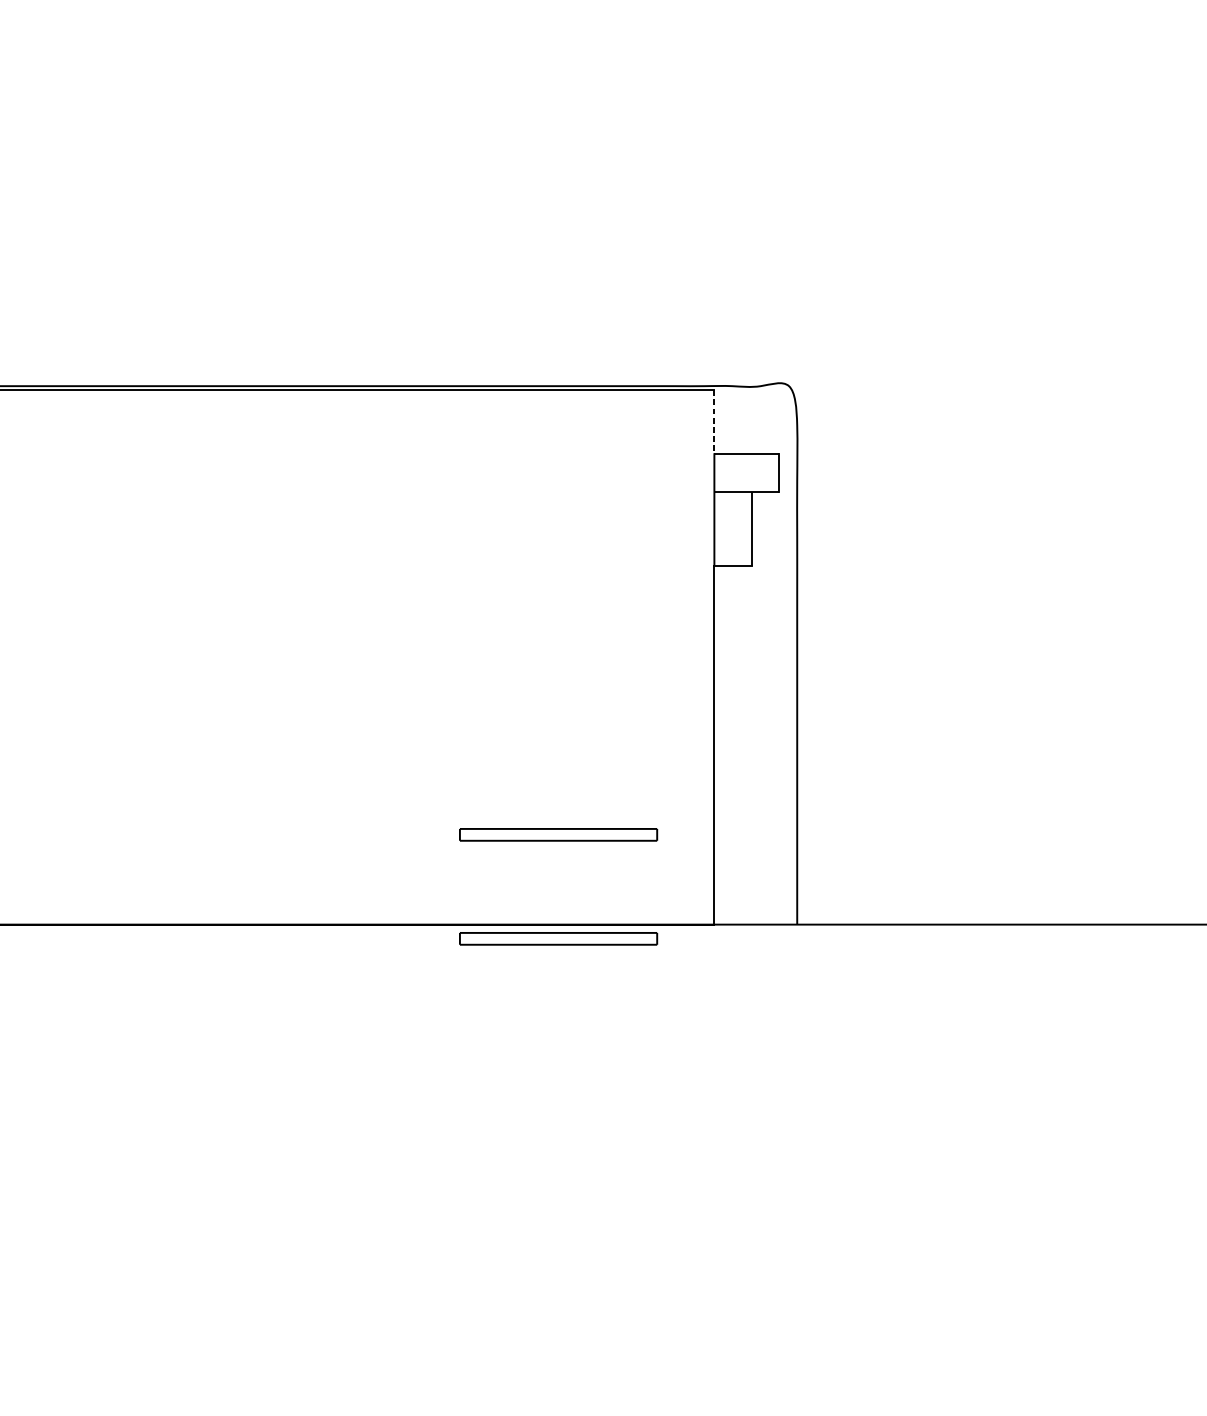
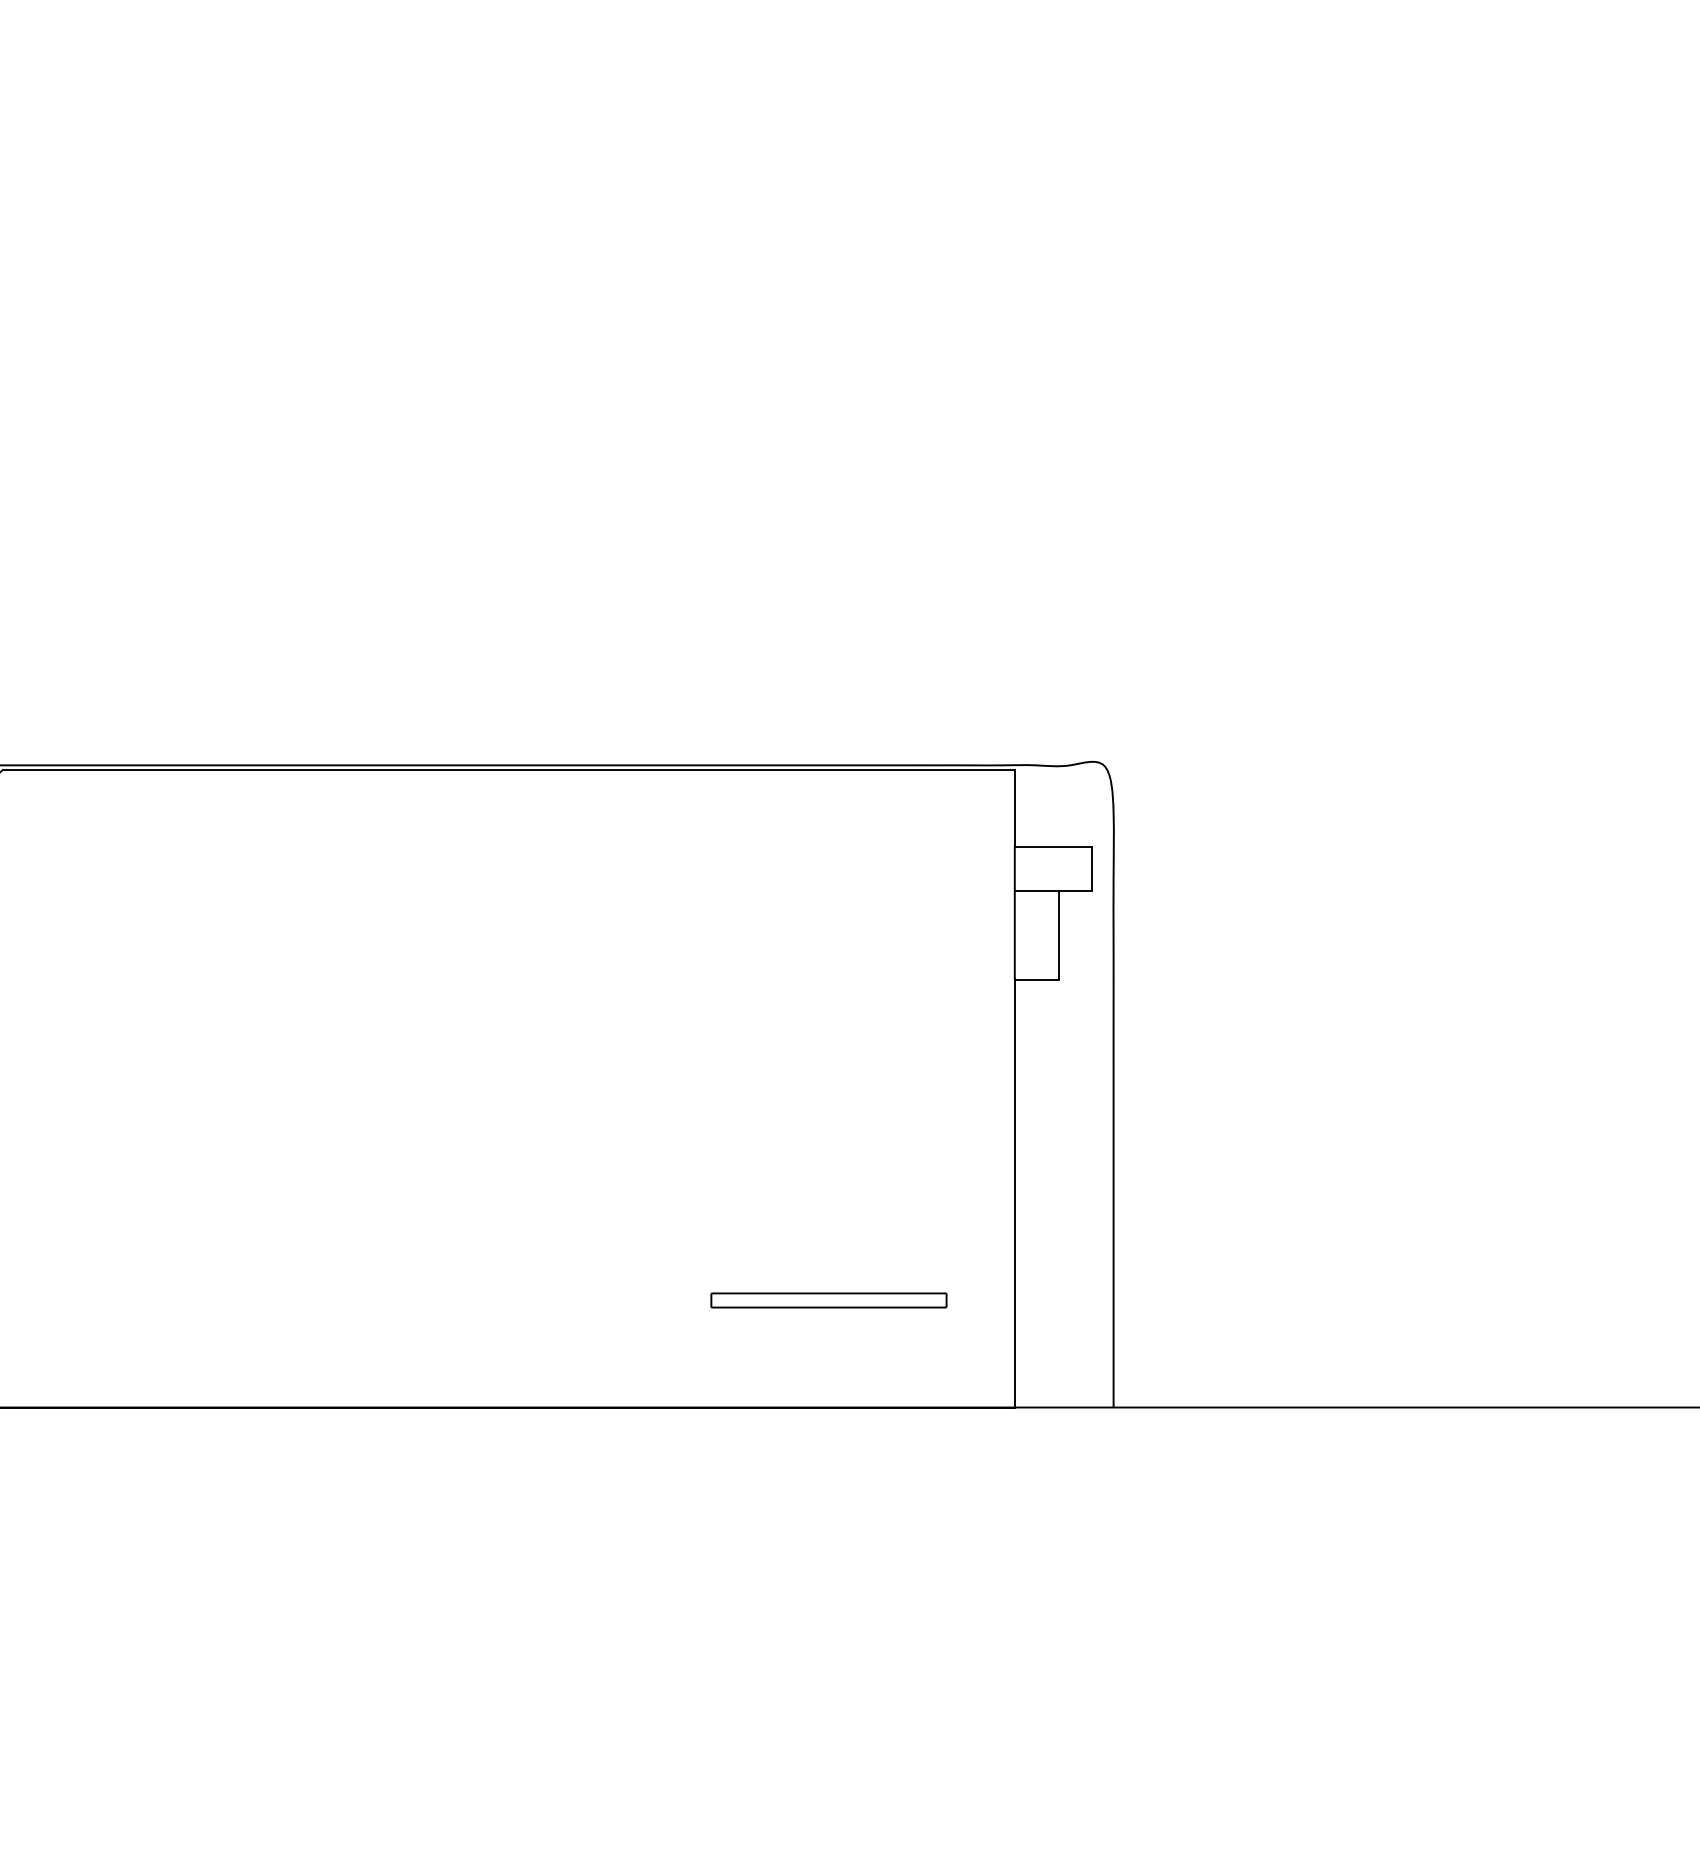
line: (714, 421) -> (1014, 807), dashed -> solid
part: (558, 938) -> (828, 1424), removed

